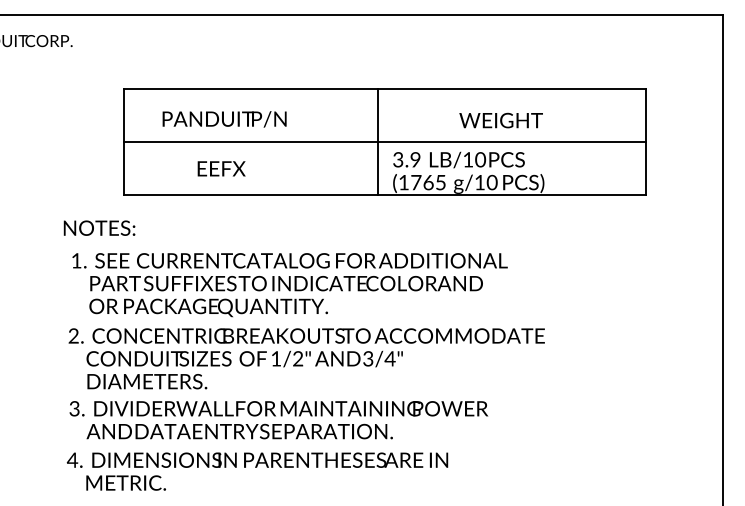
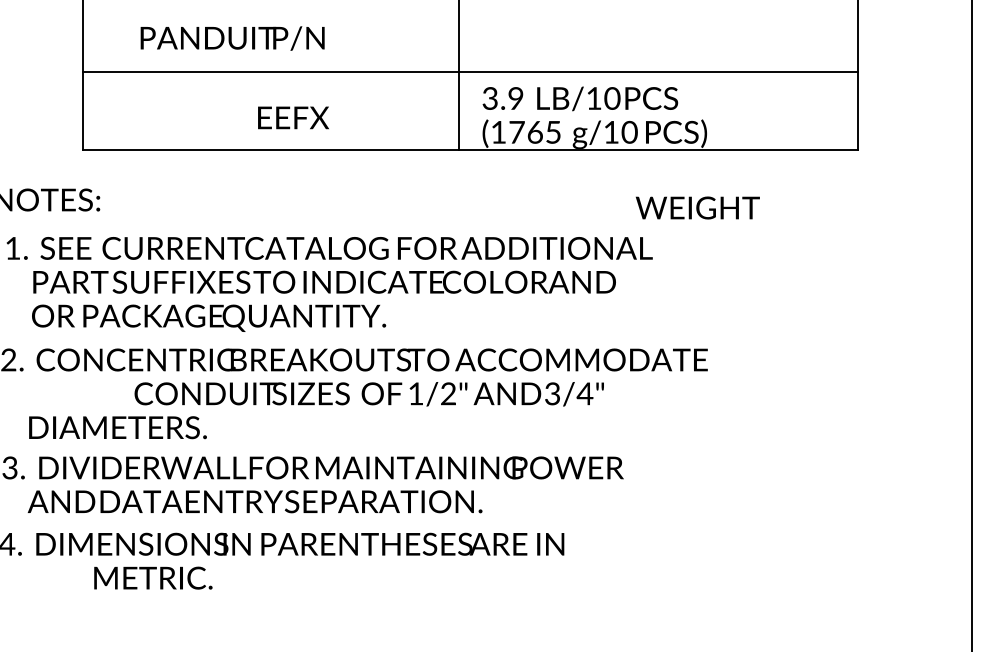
text: (500, 120) -> (696, 207), moved
text: (221, 168) -> (293, 117), moved
text: (244, 358) -> (368, 393), moved
text: (125, 482) -> (152, 577), moved

